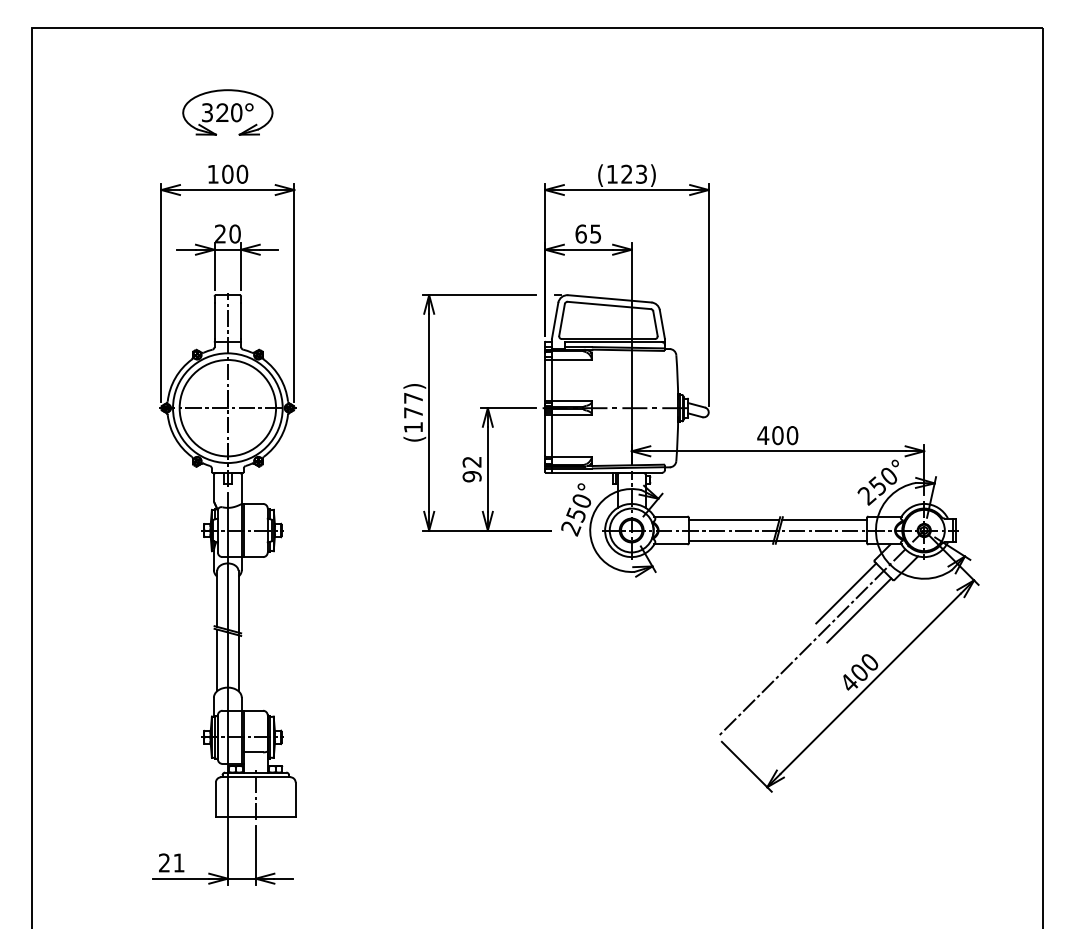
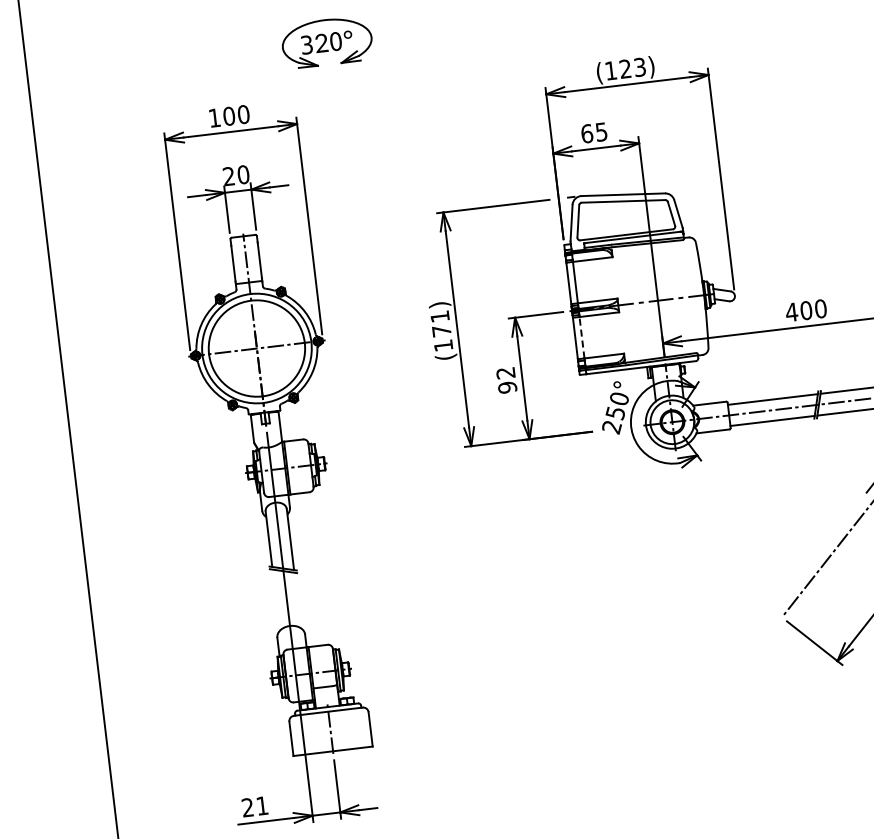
part: (227, 112) -> (326, 42), moved
text: (413, 398) -> (440, 316), (177) -> (171)
line: (551, 435) -> (581, 337), solid -> dashed
line: (217, 660) -> (276, 600), removed
line: (238, 663) -> (297, 600), removed

